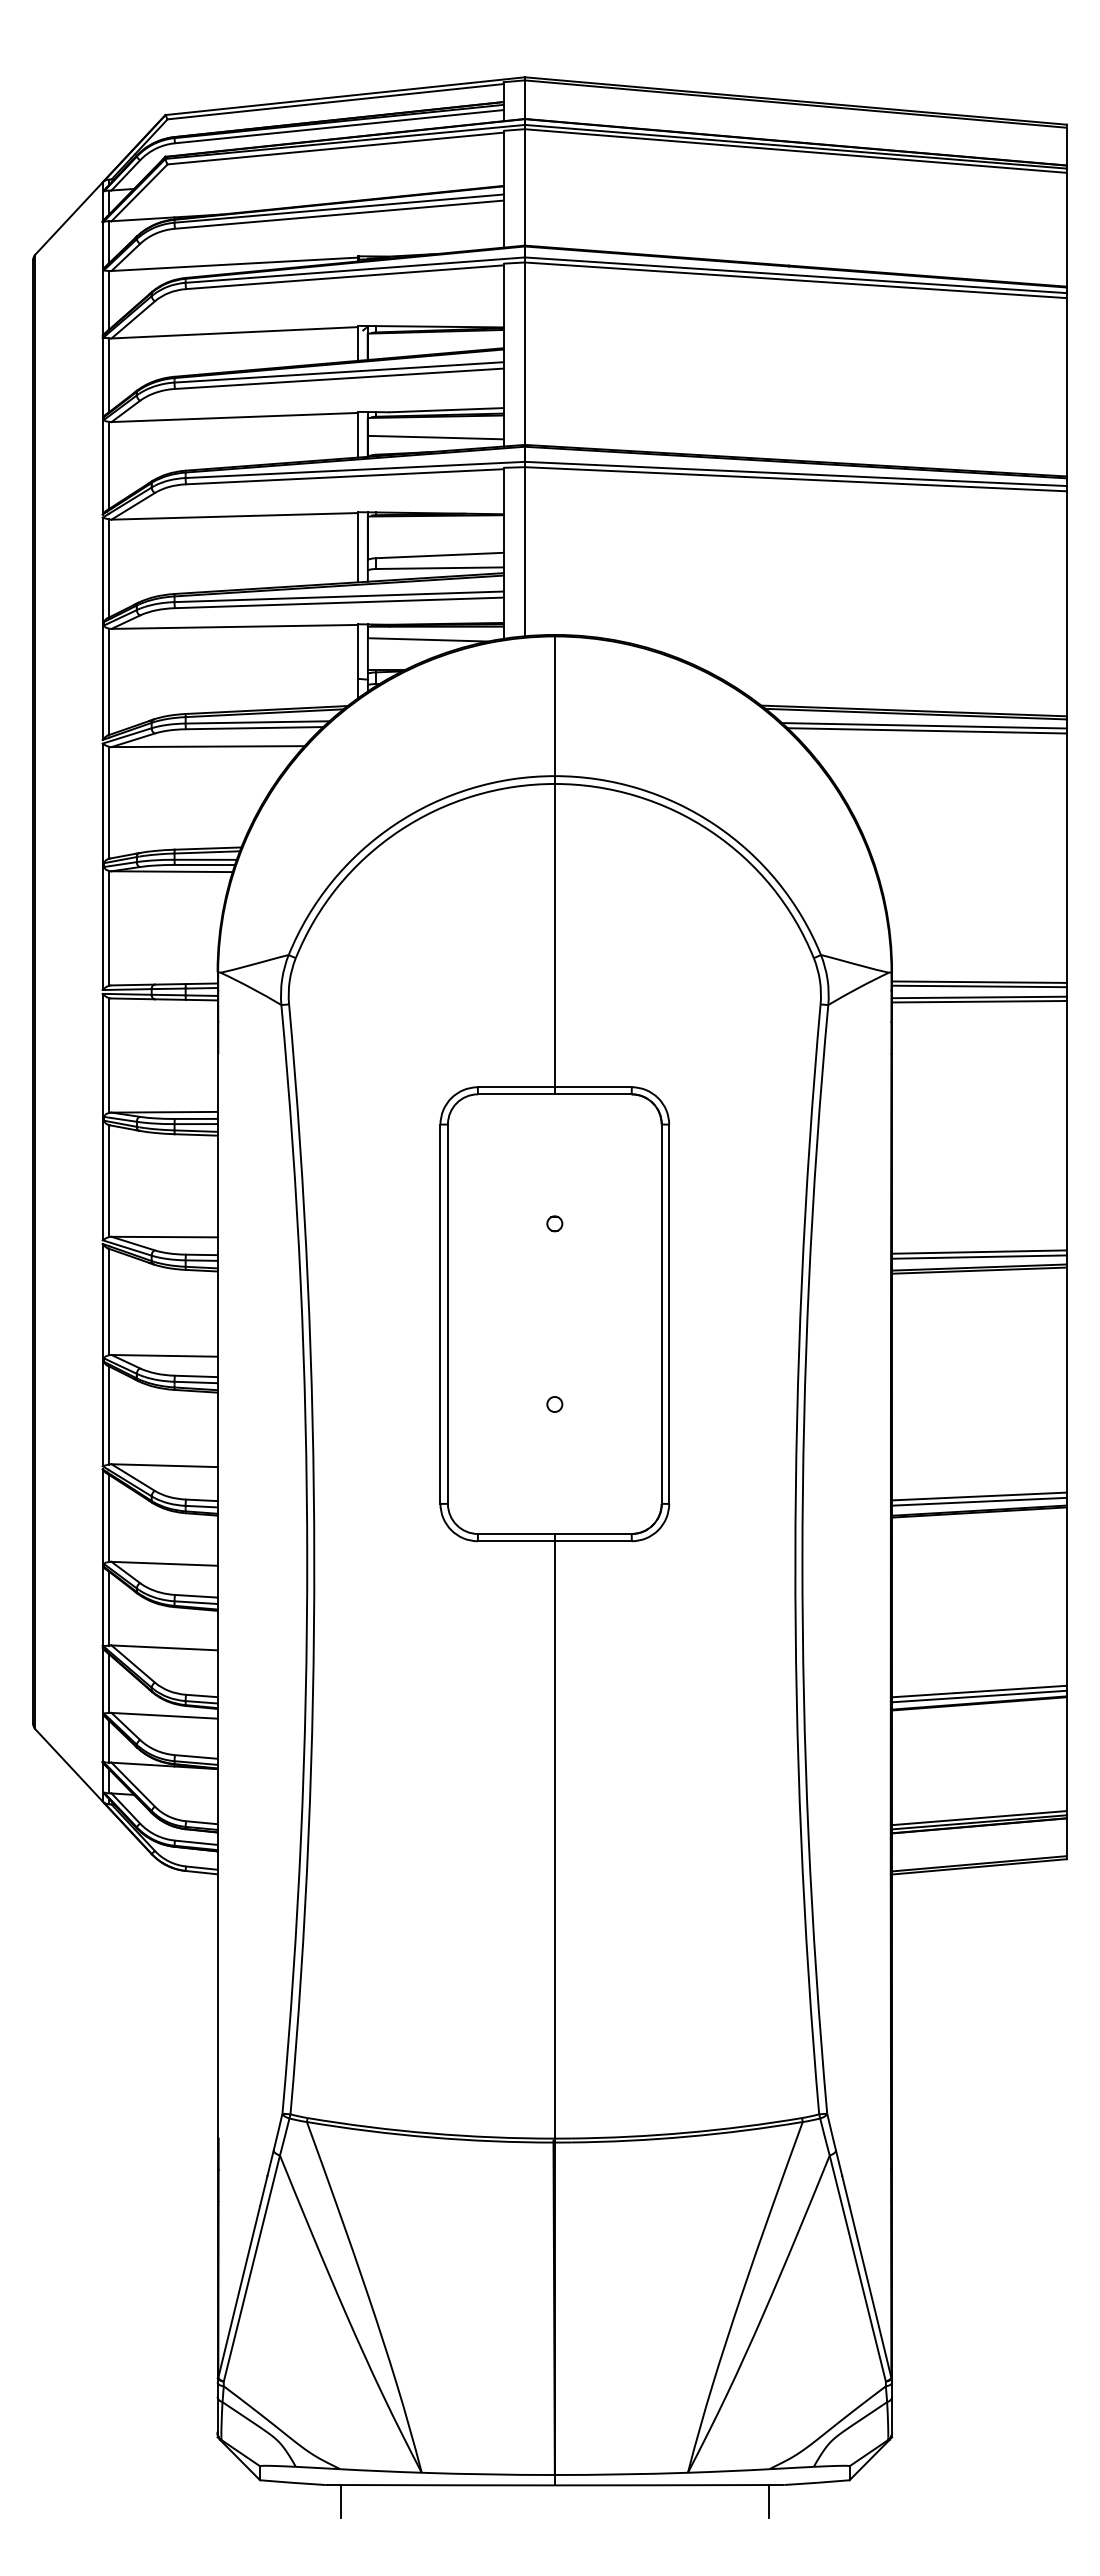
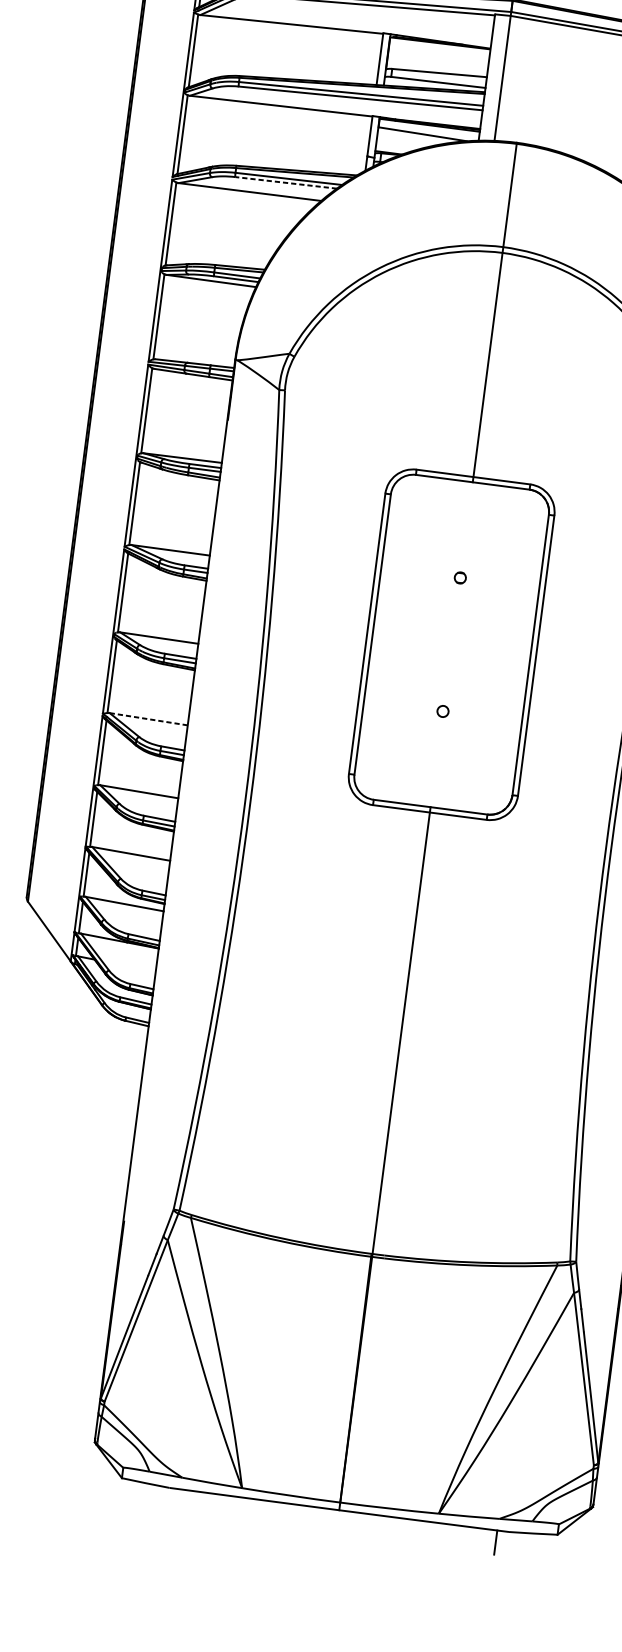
line: (254, 728) -> (285, 183), solid -> dashed
line: (165, 1465) -> (149, 719), solid -> dashed
line: (341, 2501) -> (180, 1501), removed

